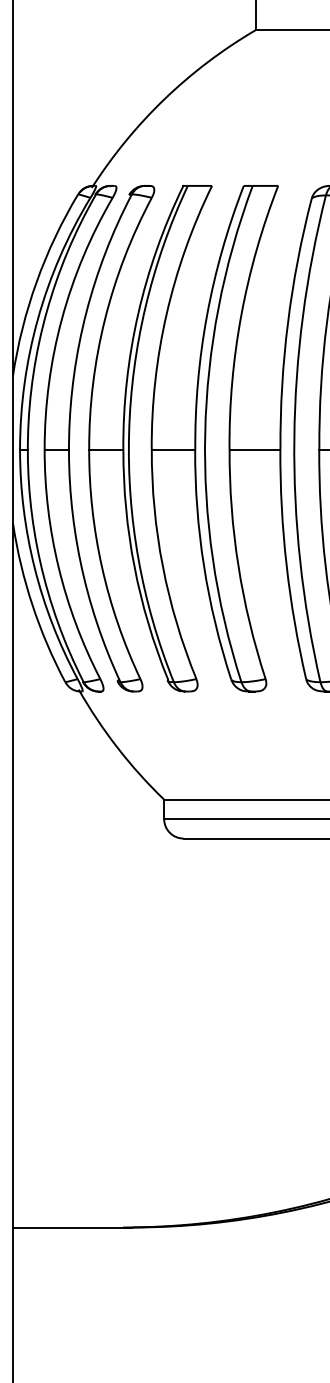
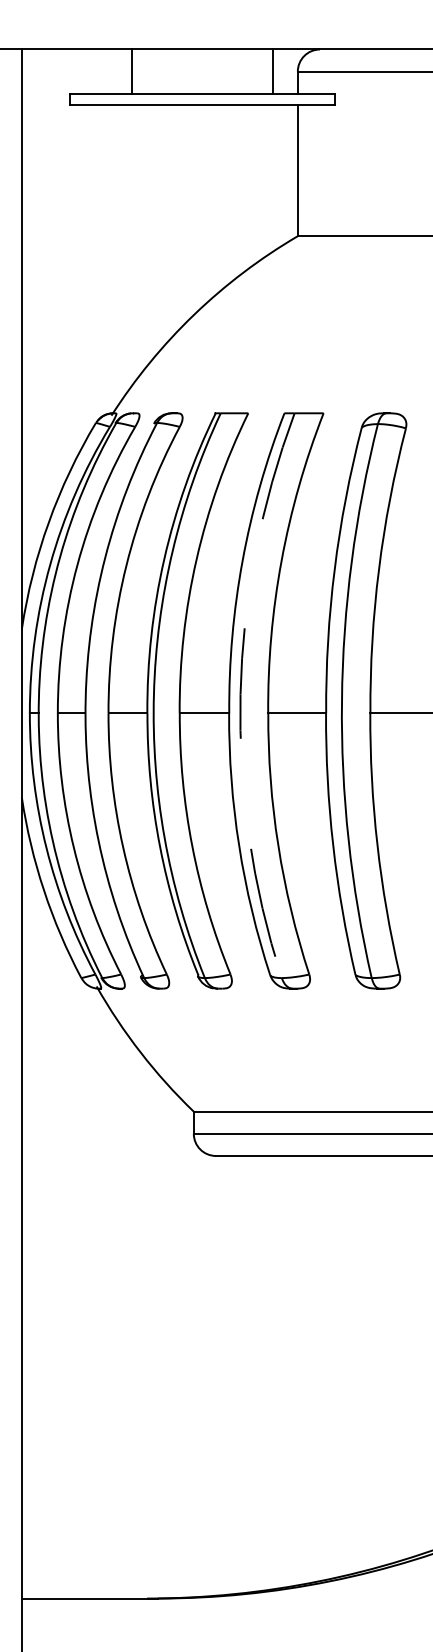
arc: (205, 433) -> (240, 694), solid -> dashed

